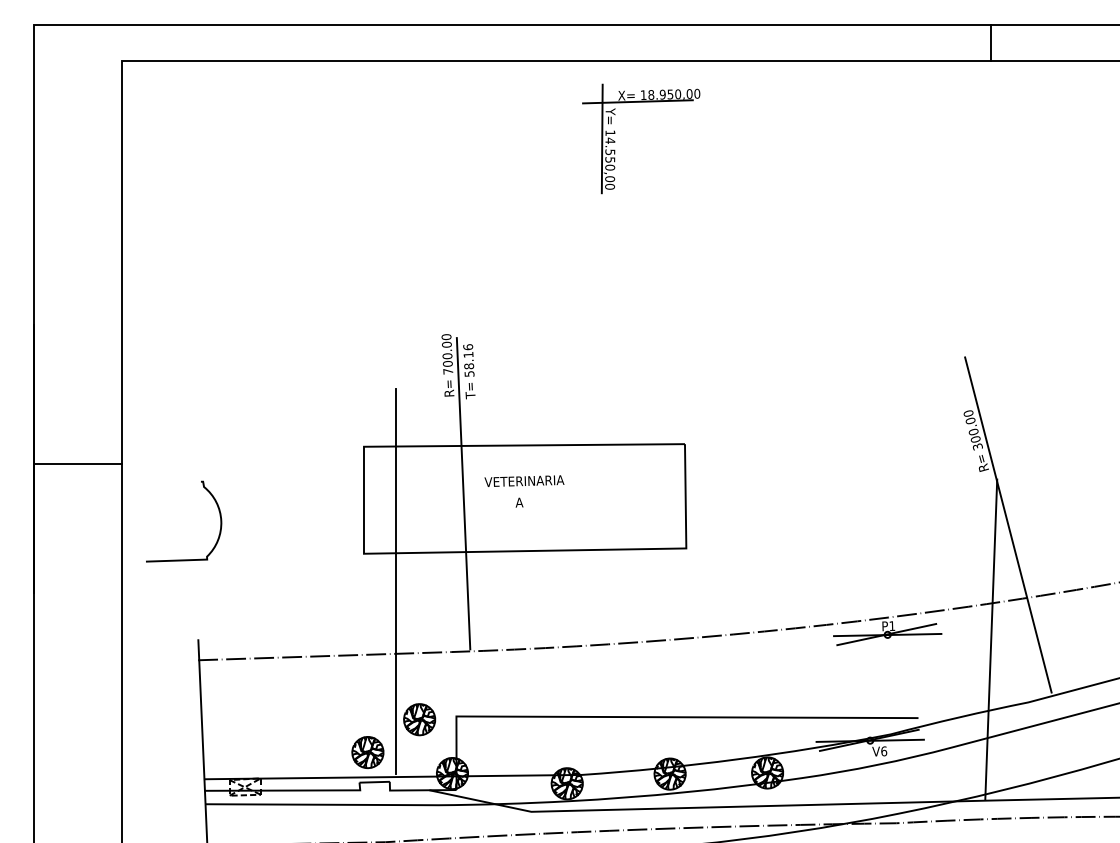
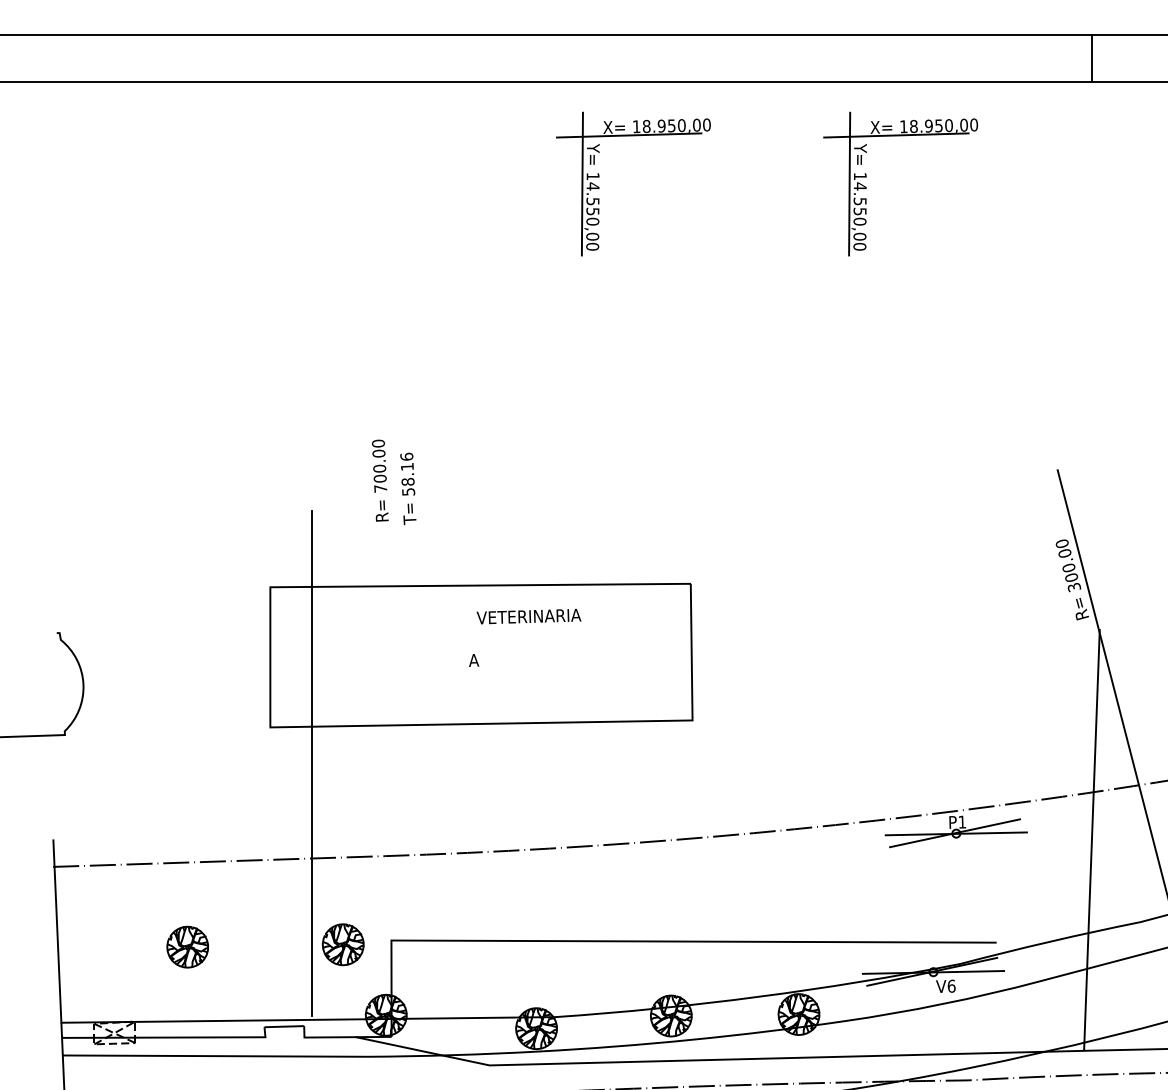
part: (819, 141) -> (866, 187), added
text: (524, 480) -> (529, 615), moved
line: (463, 493) -> (400, 648), removed
part: (367, 752) -> (187, 947), moved

